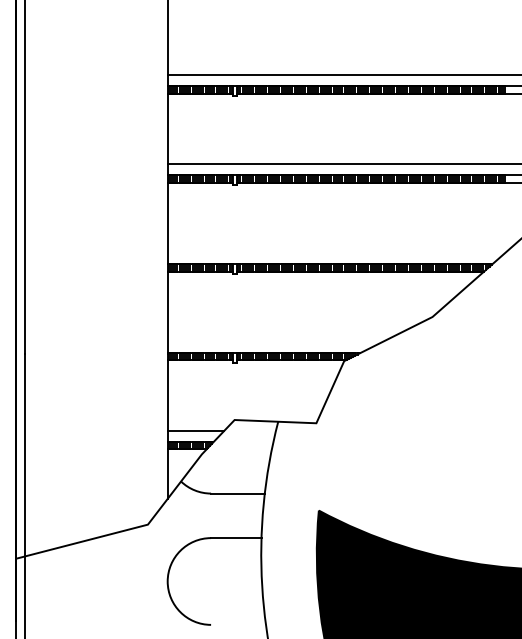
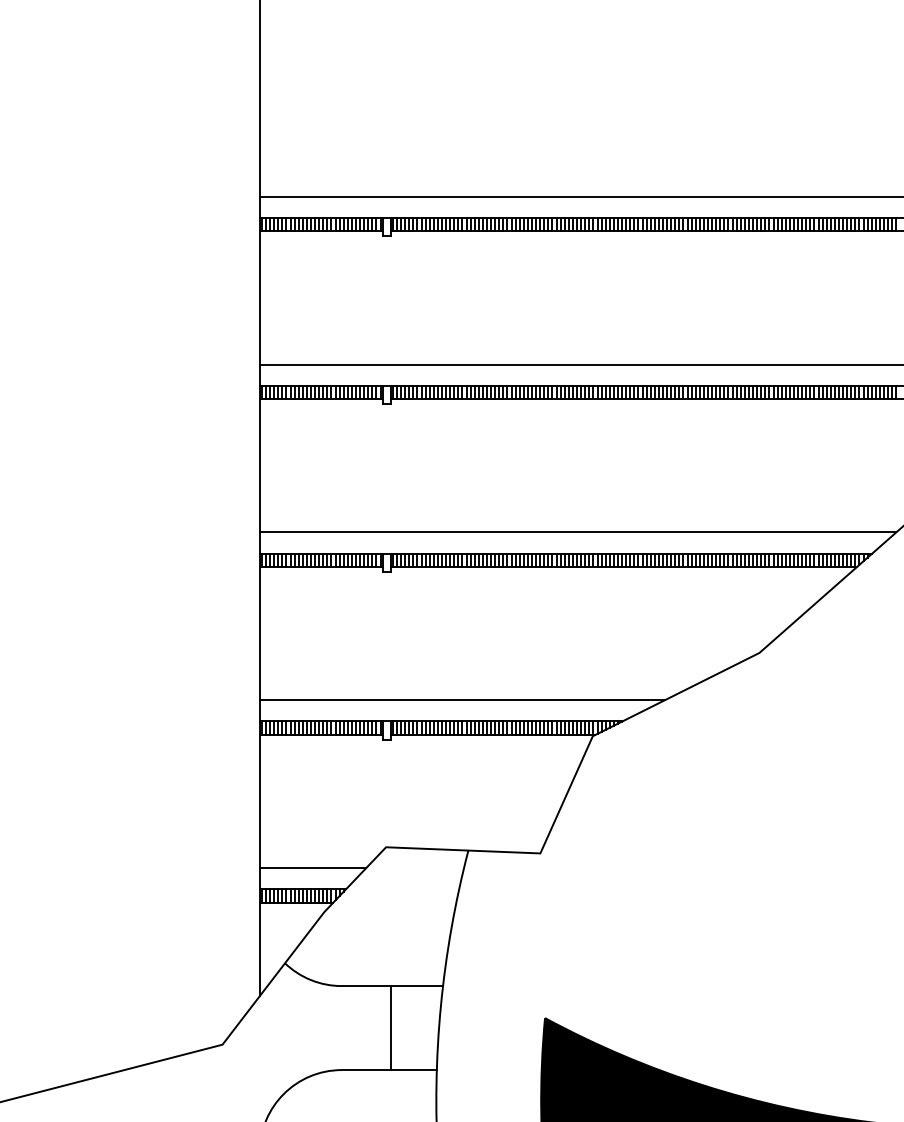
line: (336, 253) -> (578, 533), added
line: (274, 342) -> (461, 701), added
line: (237, 515) -> (391, 1027), added

